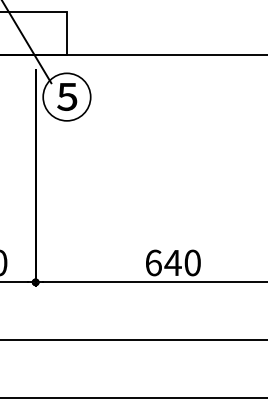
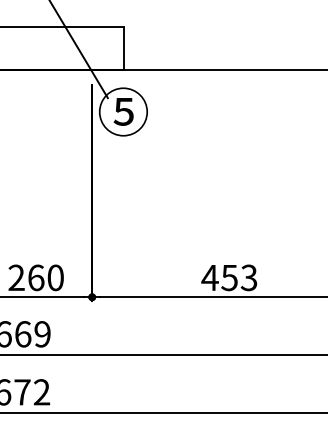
text: (172, 262) -> (229, 277), 640 -> 453

